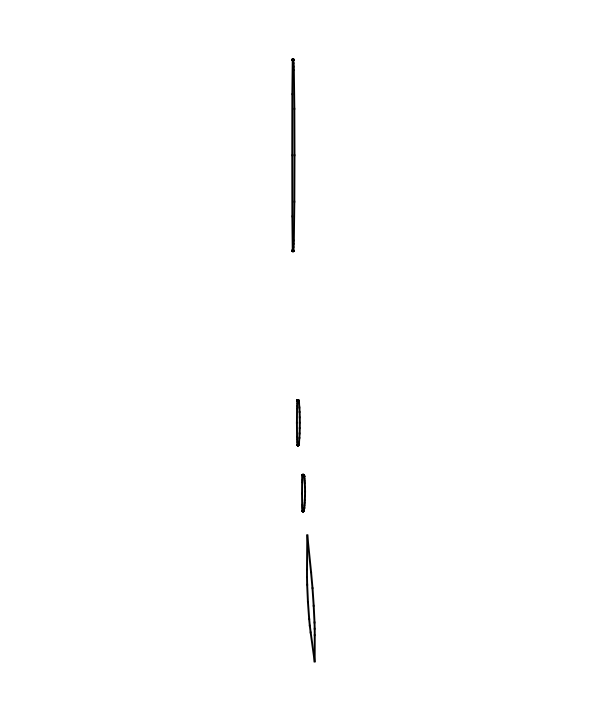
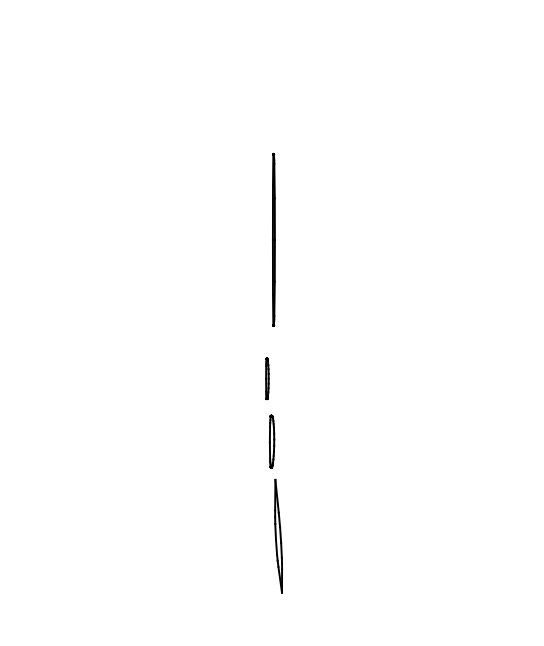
line: (292, 154) -> (273, 239), moved
part: (302, 492) -> (271, 441), size x1.6

